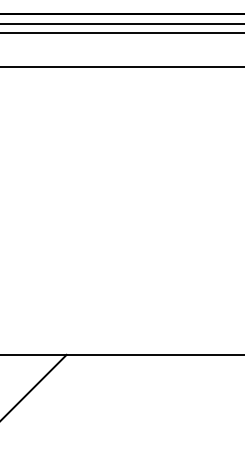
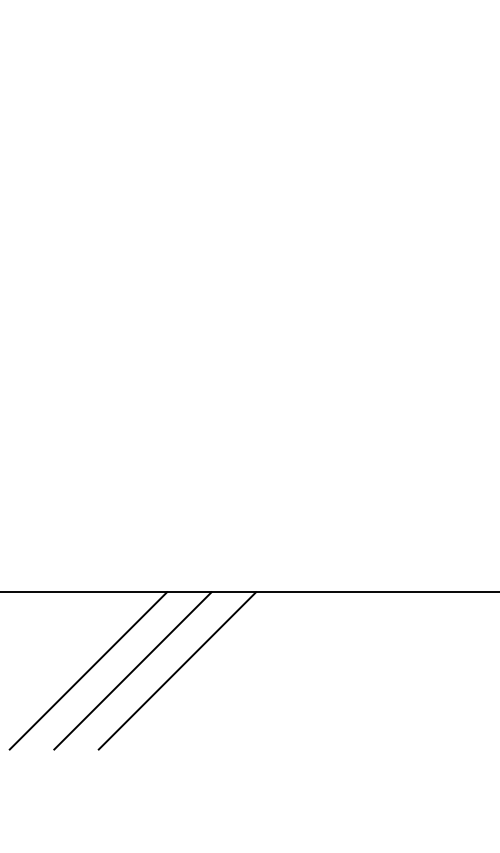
line: (50, 392) -> (133, 670), added
line: (71, 392) -> (177, 670), added

